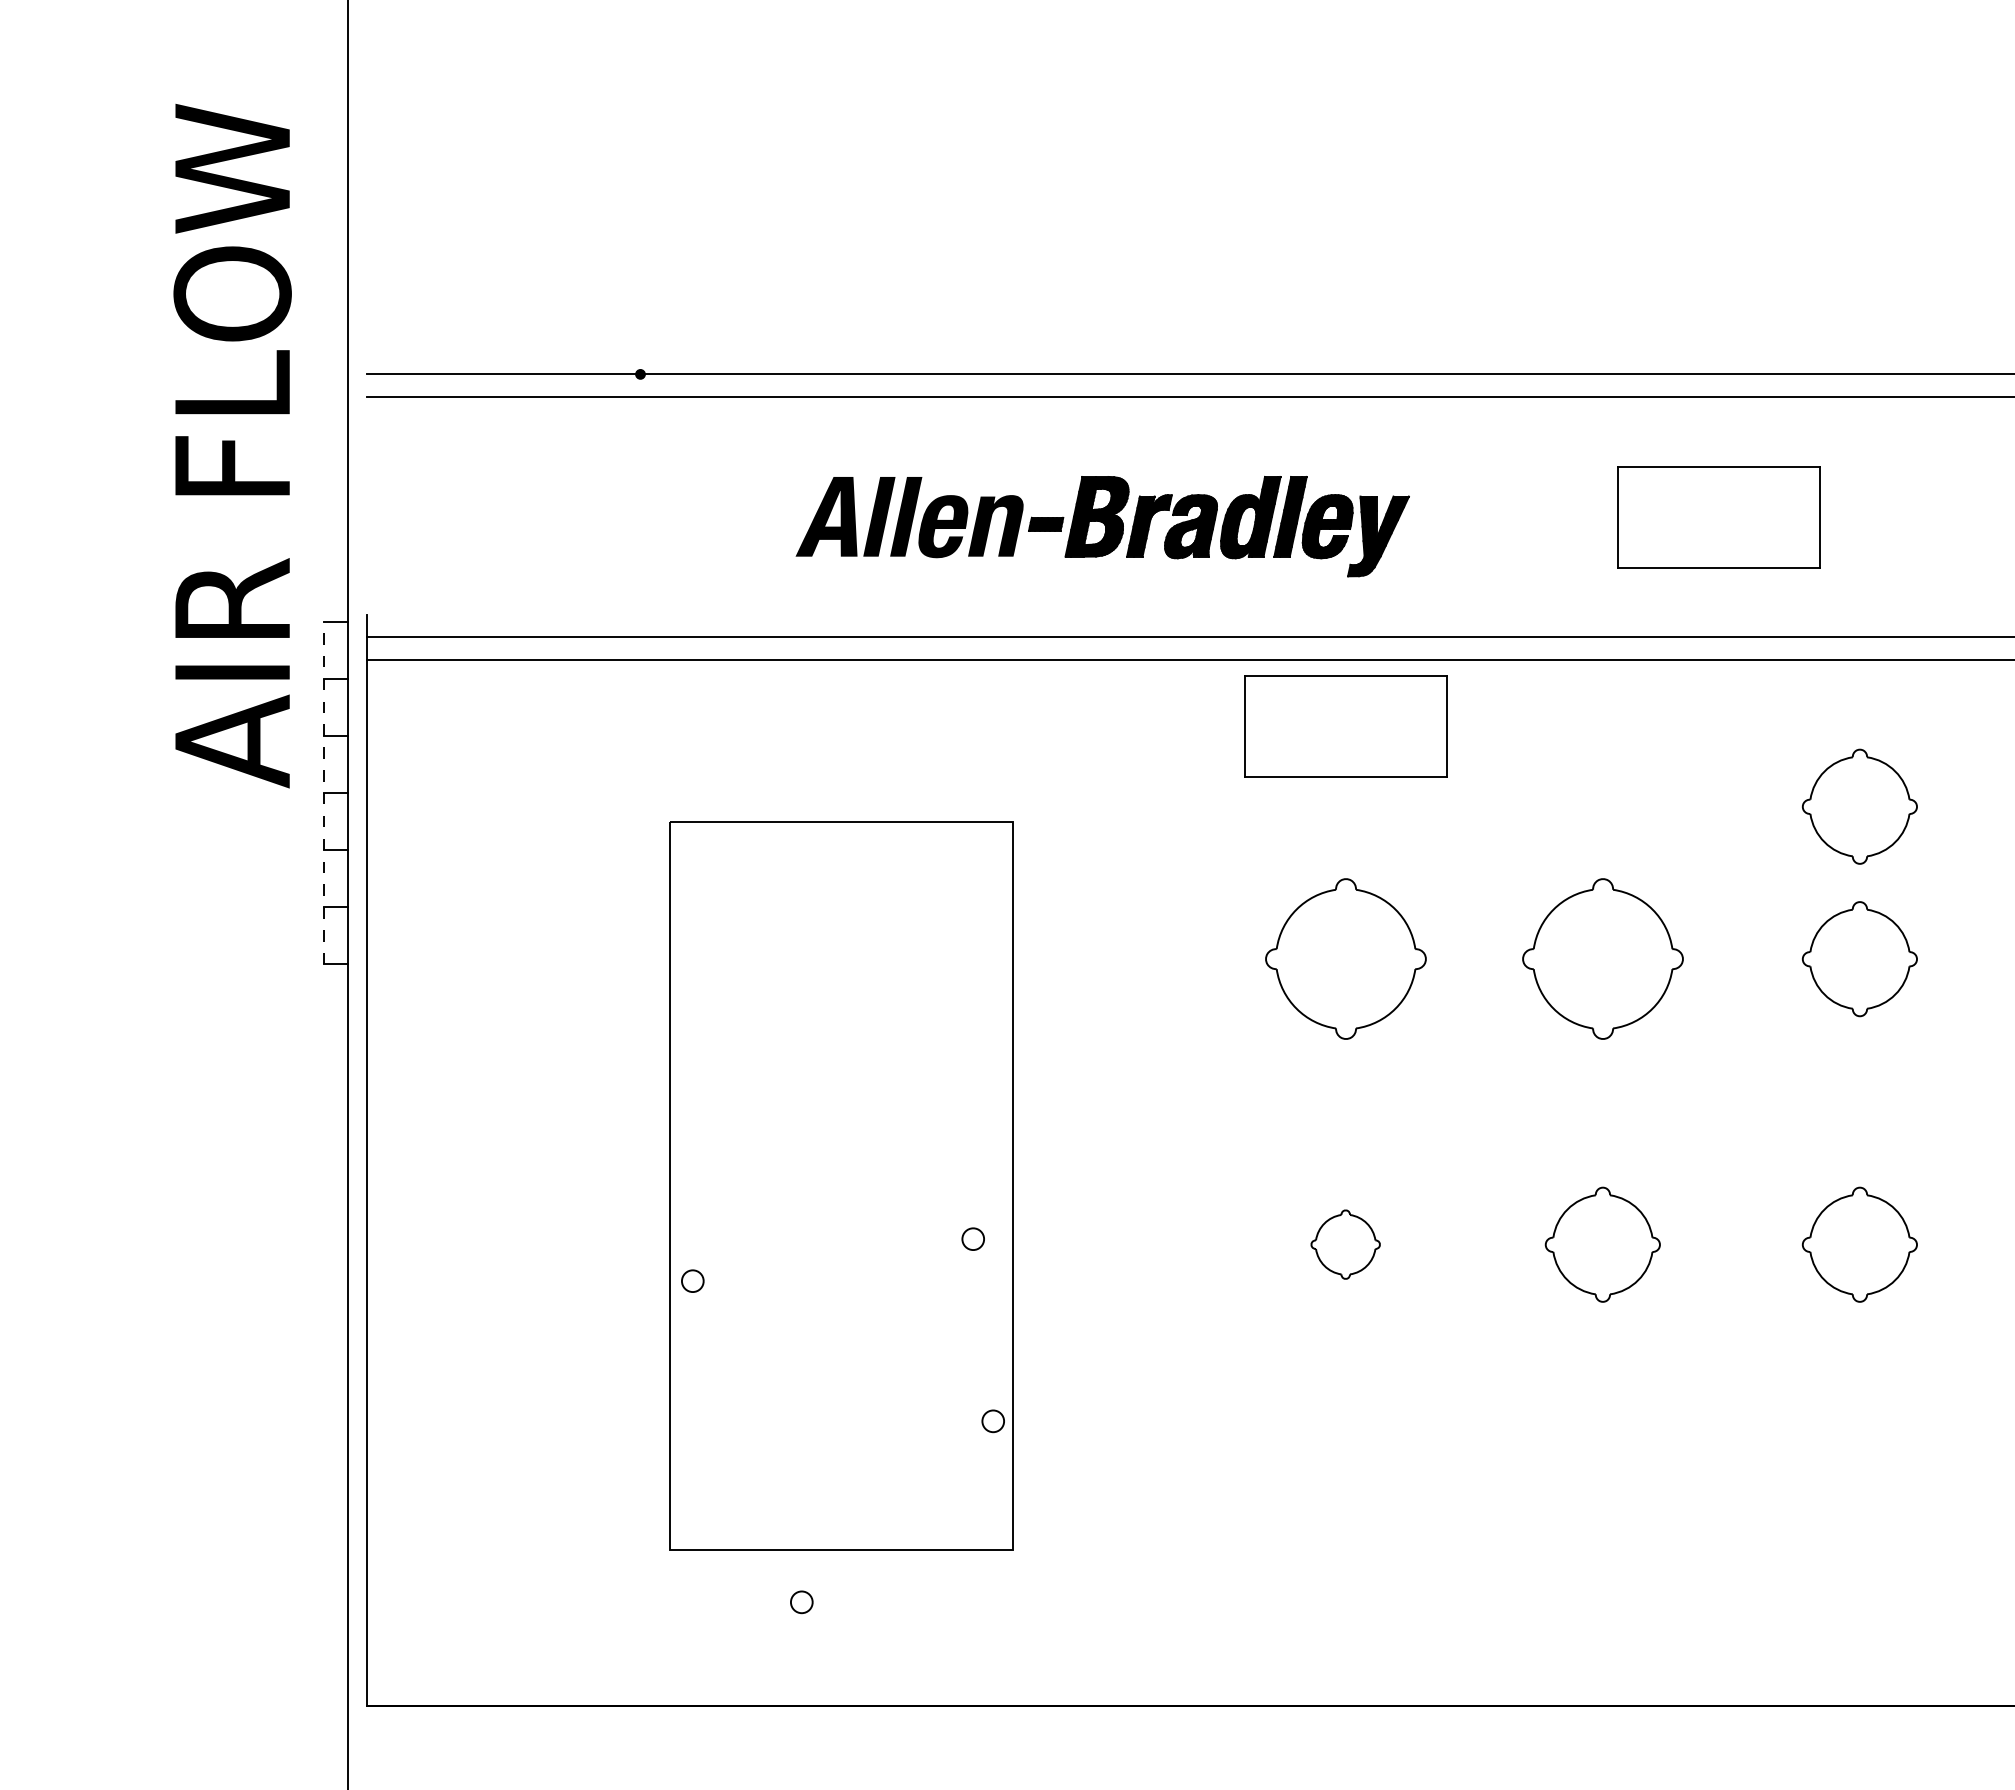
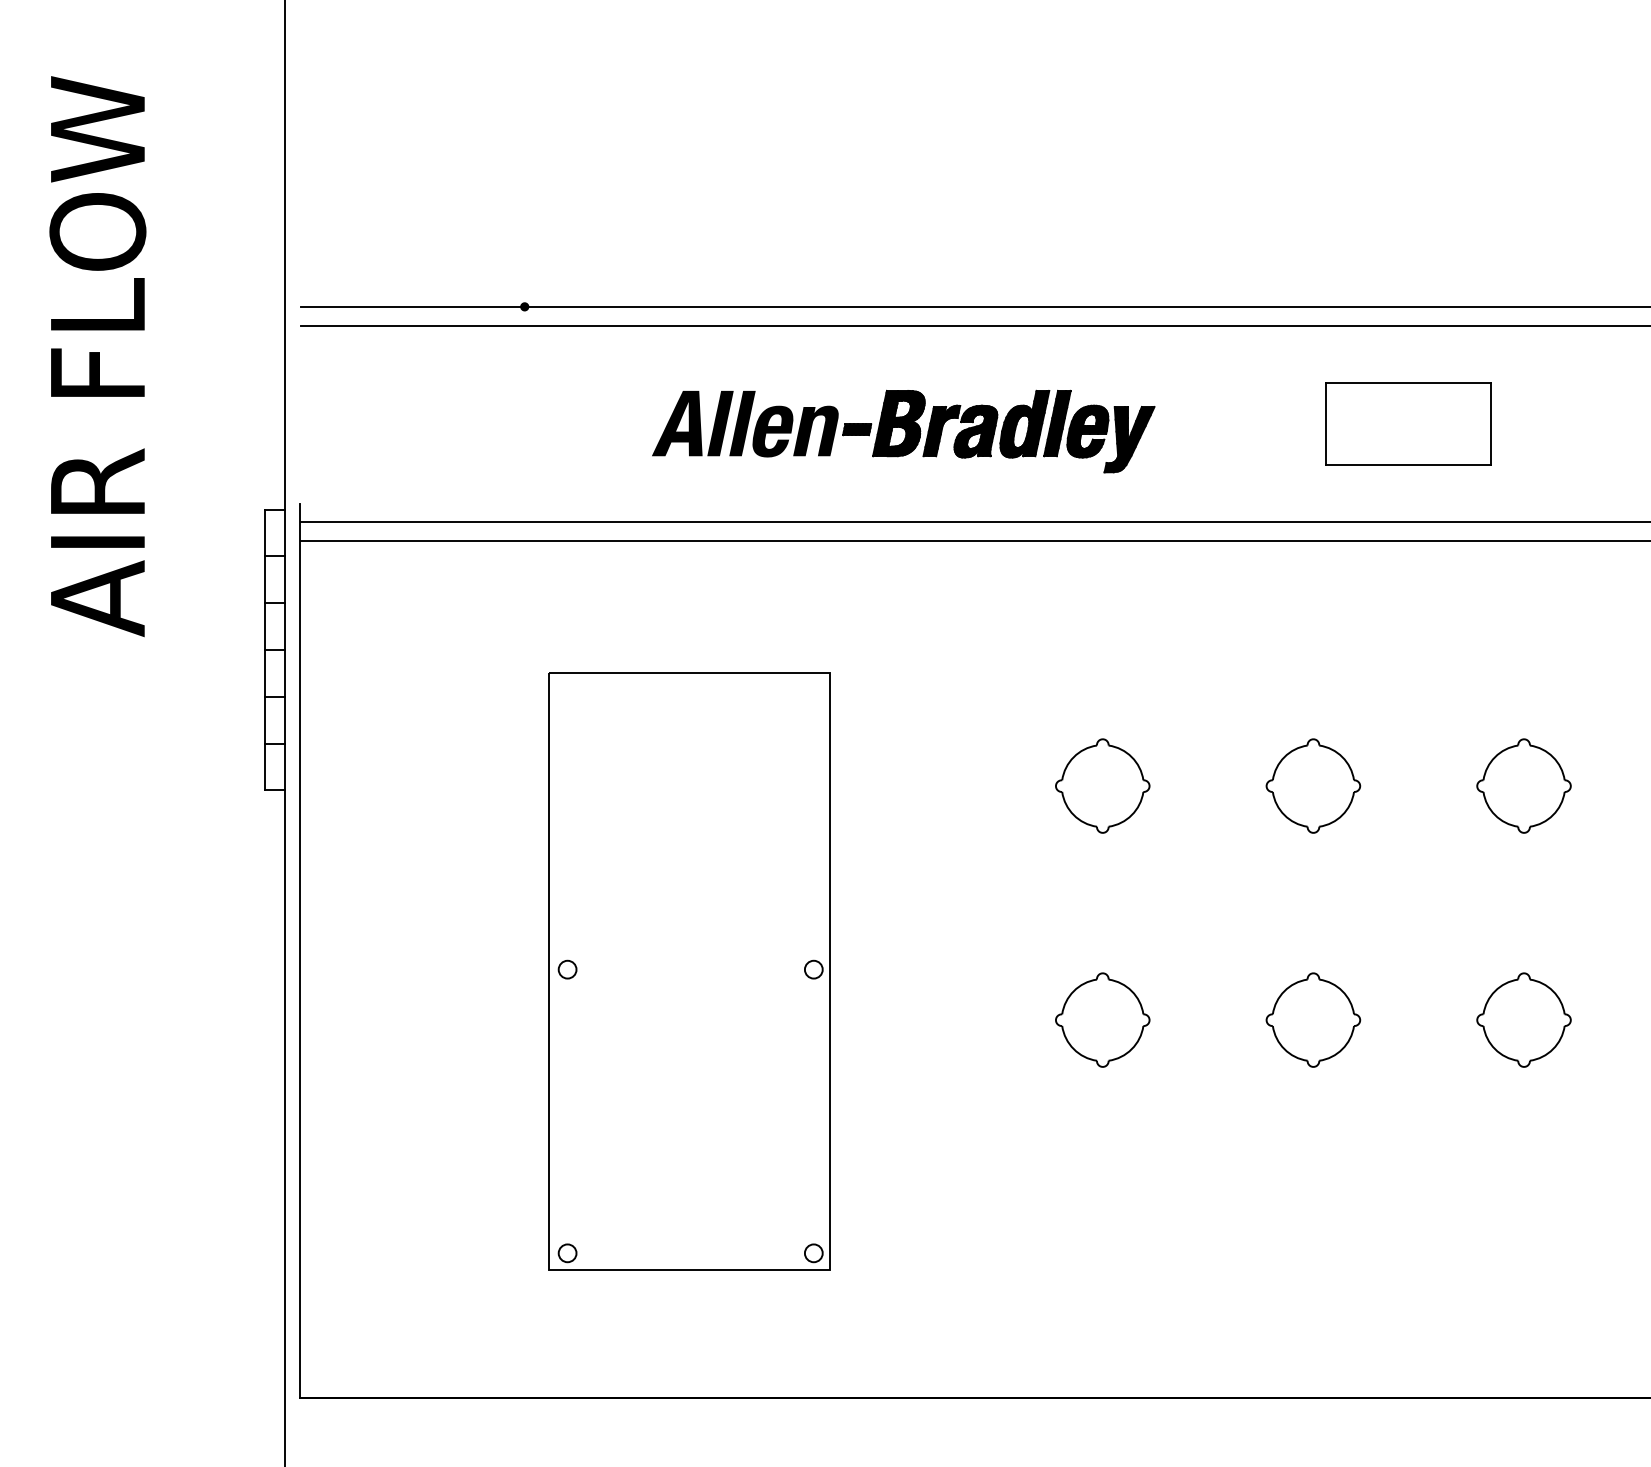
text: (232, 446) -> (97, 356), moved
part: (1345, 726) -> (1102, 595), removed
line: (323, 792) -> (264, 649), dashed -> solid
part: (1859, 806) -> (1523, 660), removed
part: (1345, 959) -> (1102, 786), size x0.71
part: (1602, 959) -> (1313, 786), size x0.71
circle: (972, 1238) -> (813, 969), moved
part: (1345, 1244) -> (1102, 1019), size x1.67
circle: (692, 1280) -> (567, 969), moved
circle: (992, 1421) -> (813, 1253), moved
circle: (801, 1602) -> (567, 1253), moved

